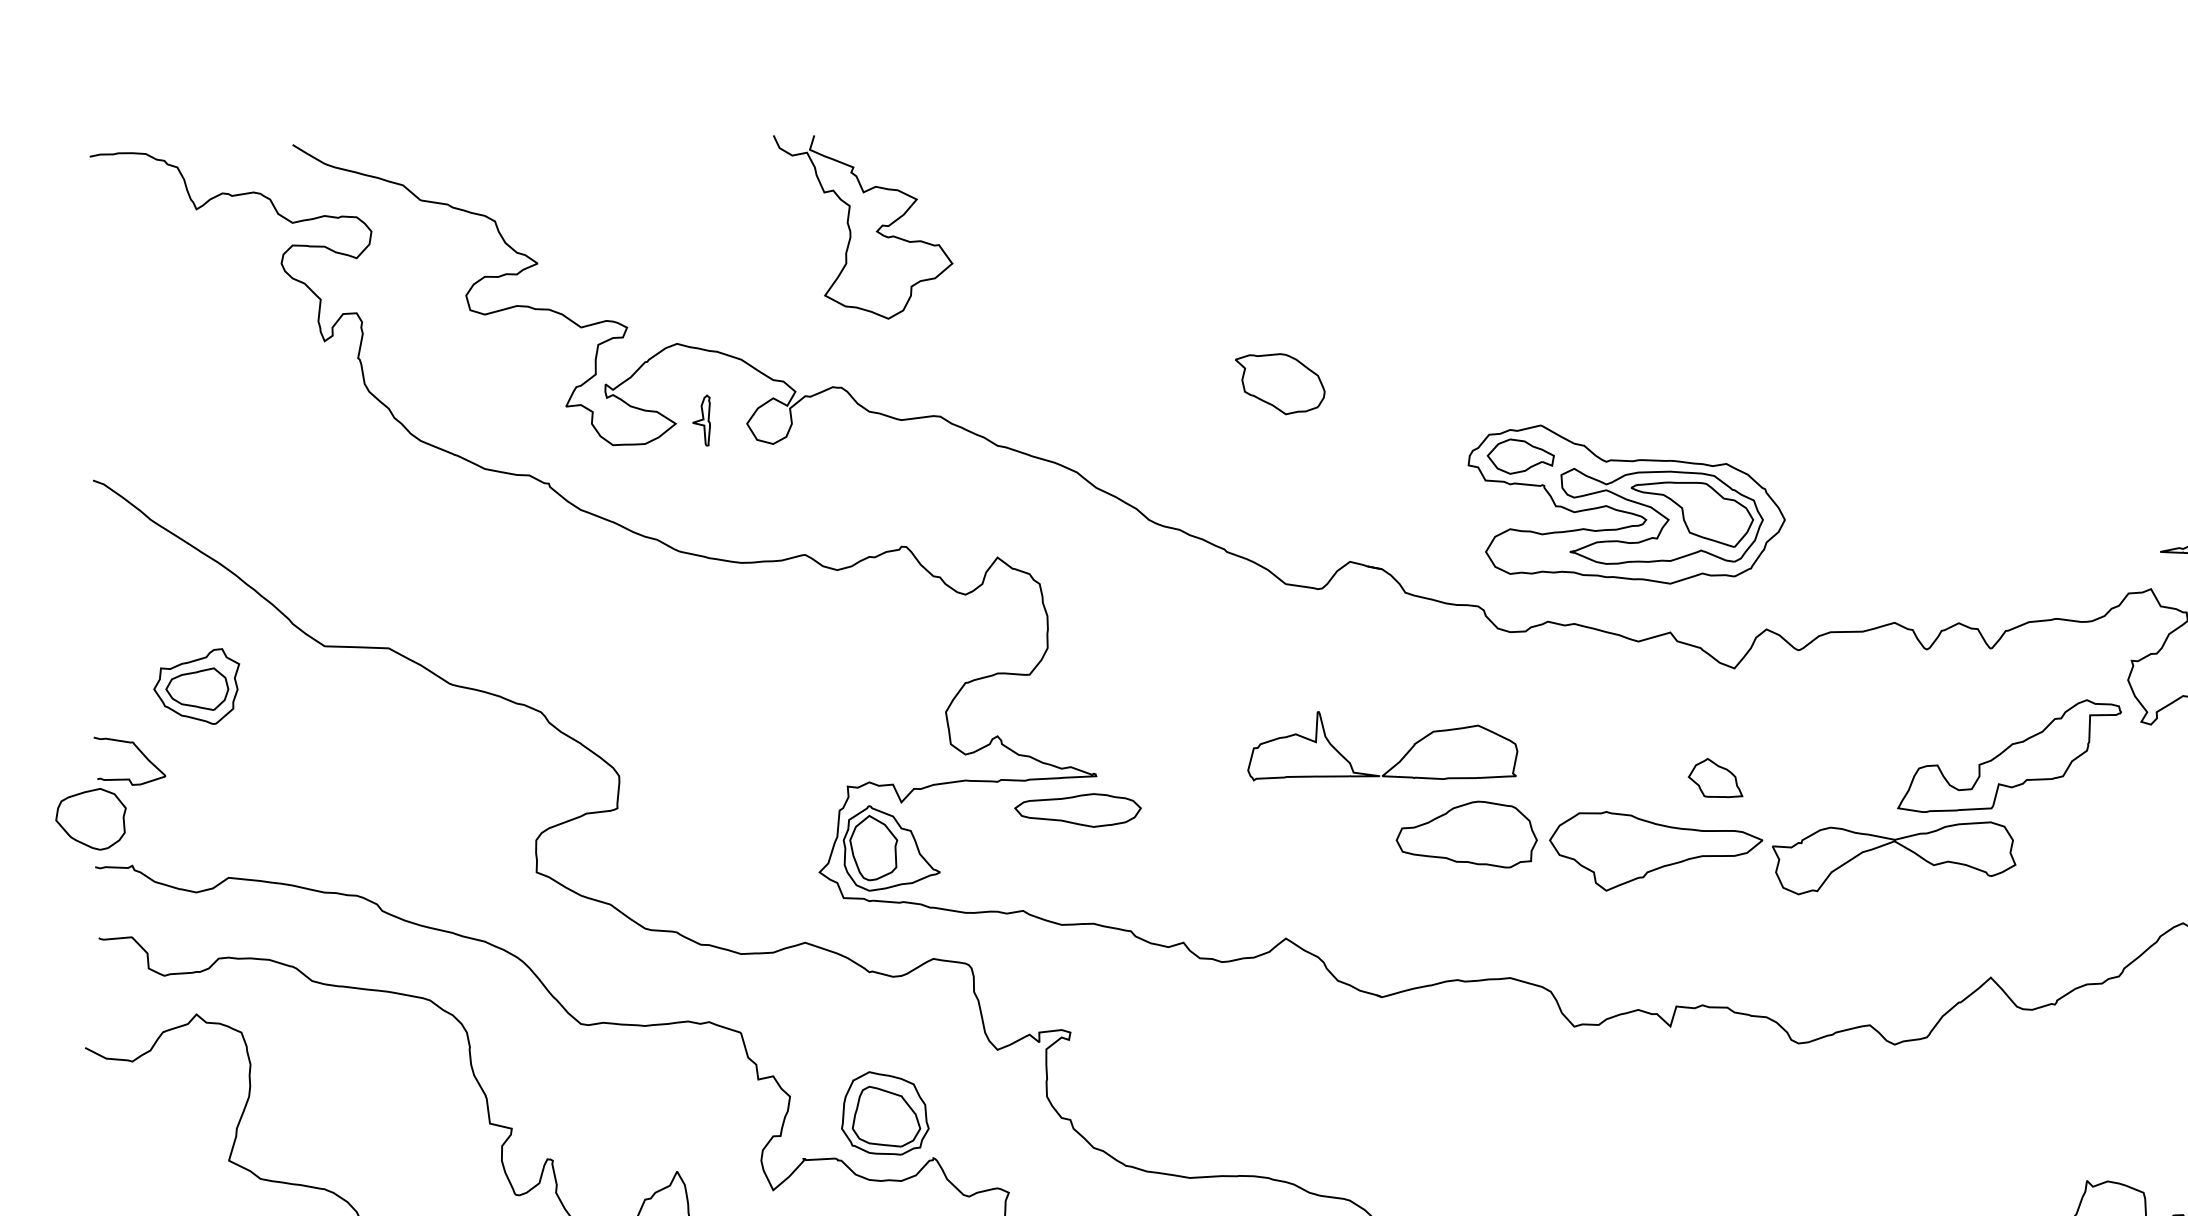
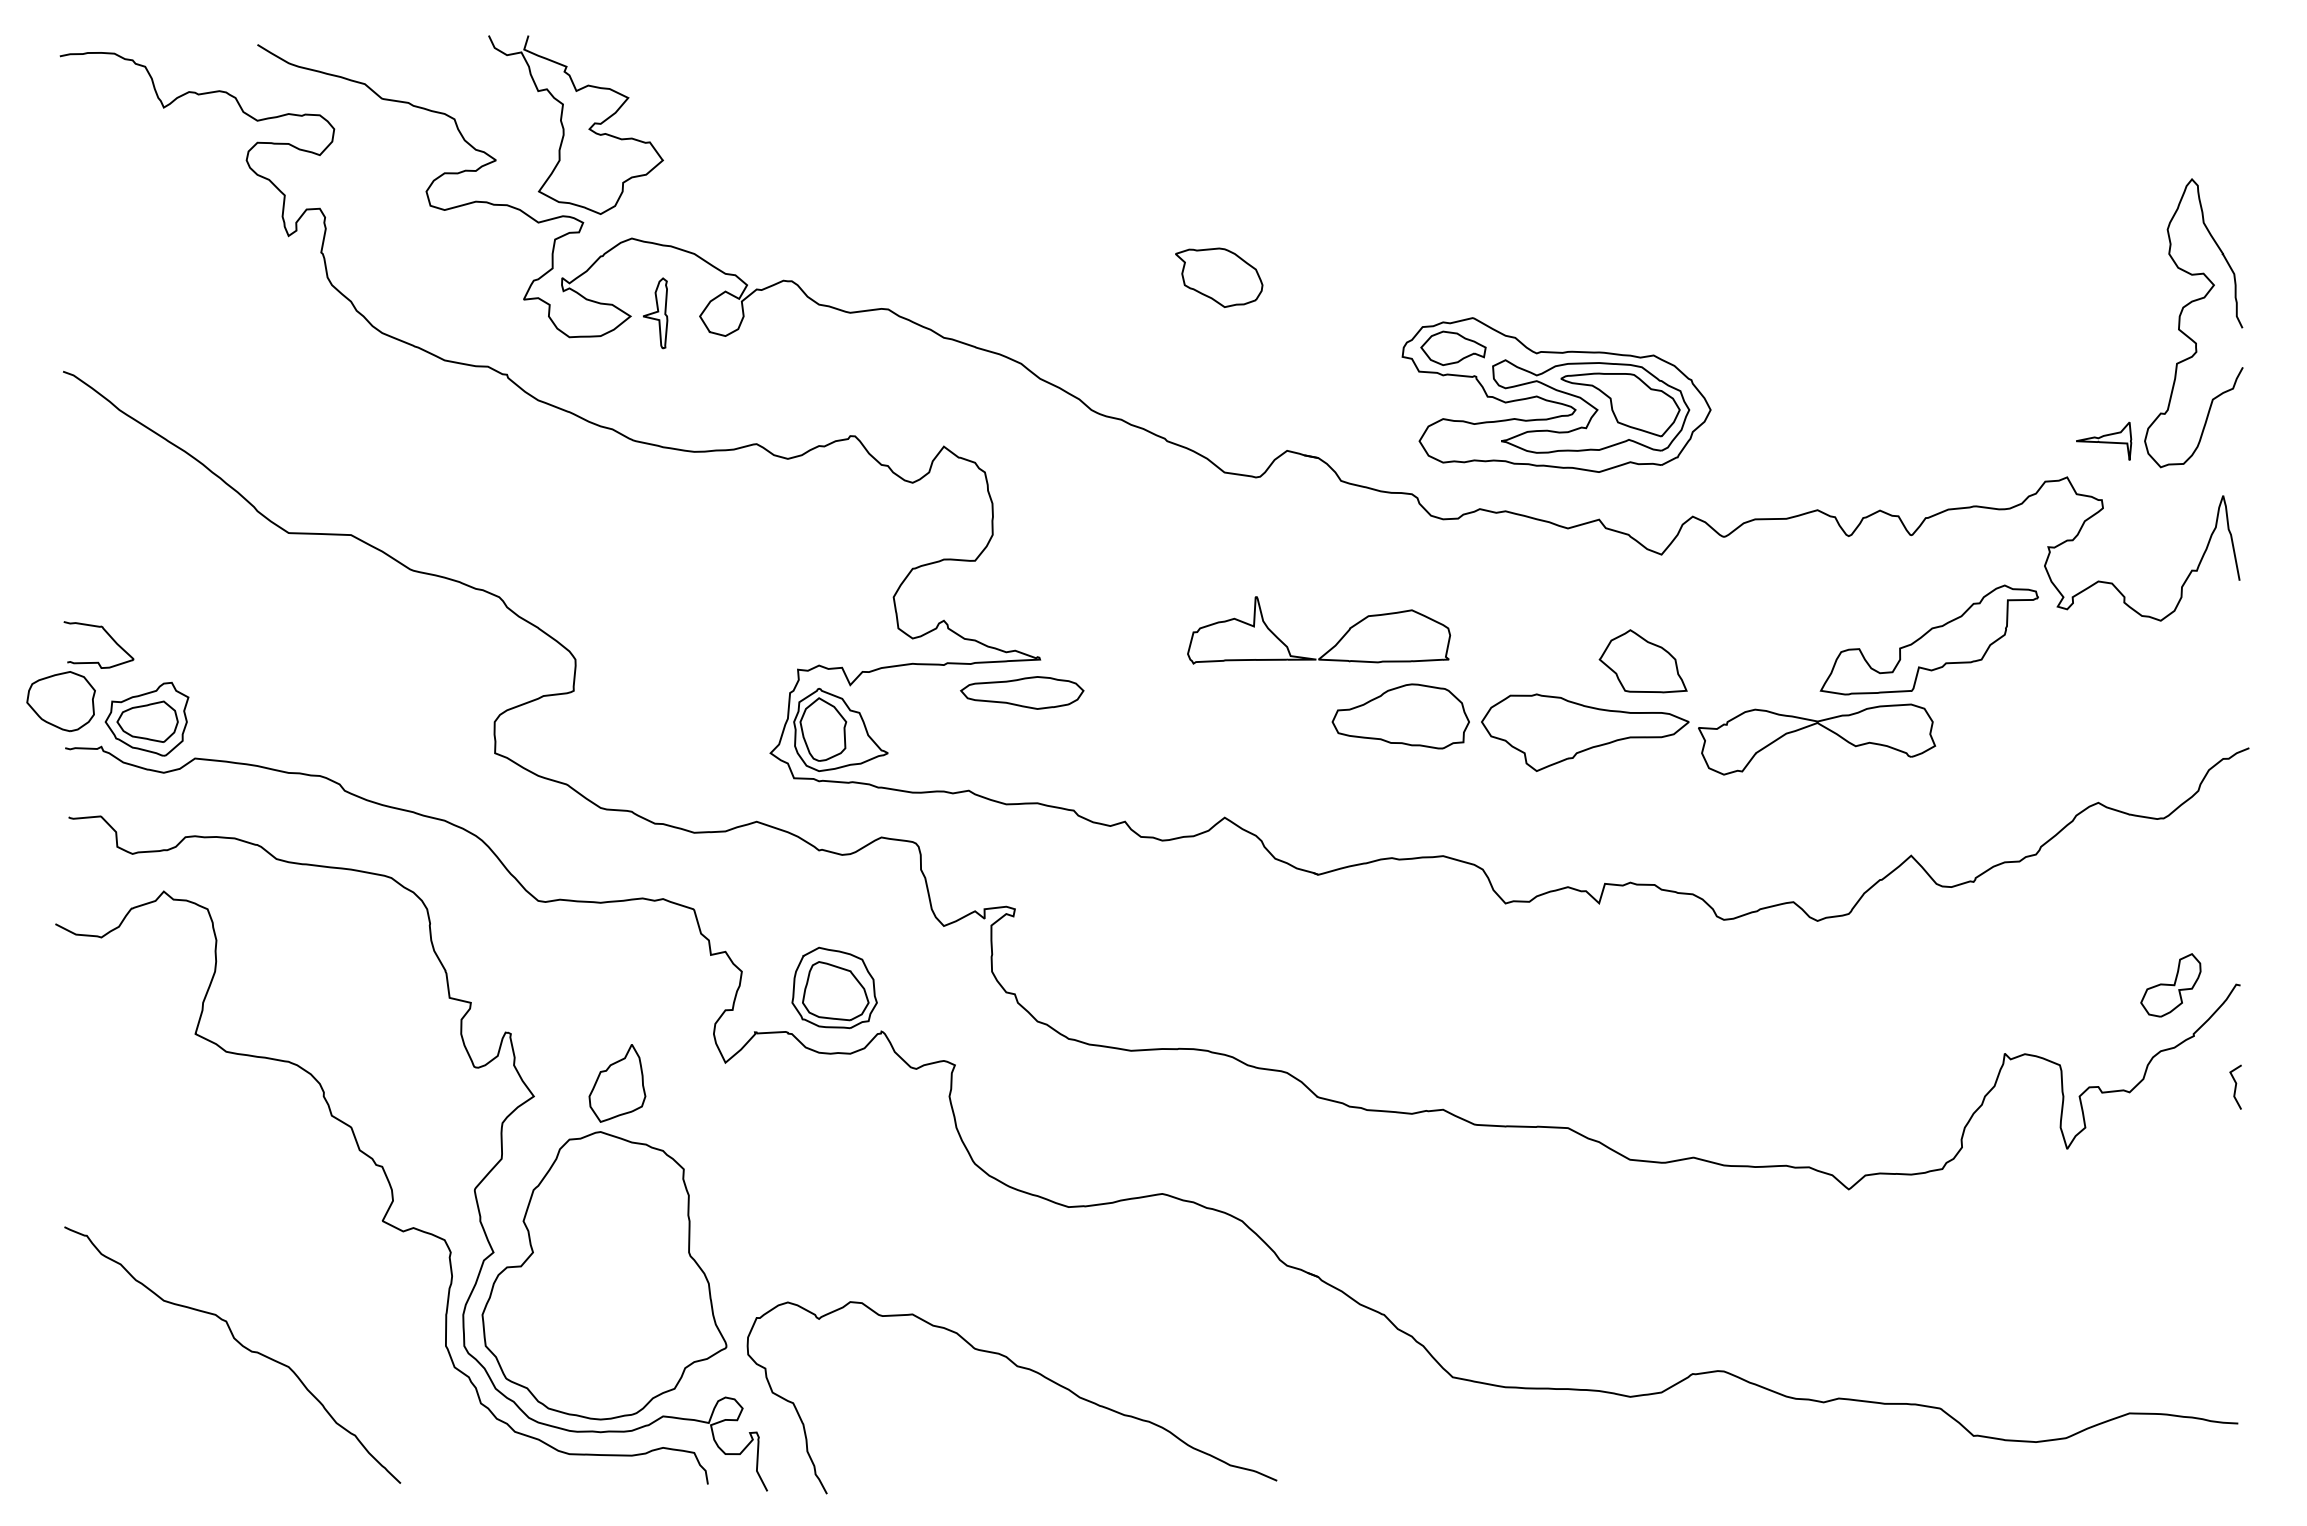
curve: (851, 230) -> (564, 128), moved
part: (701, 420) -> (655, 313), size x1.43
part: (196, 685) -> (146, 718), moved
part: (1714, 778) -> (1642, 661), size x1.67

